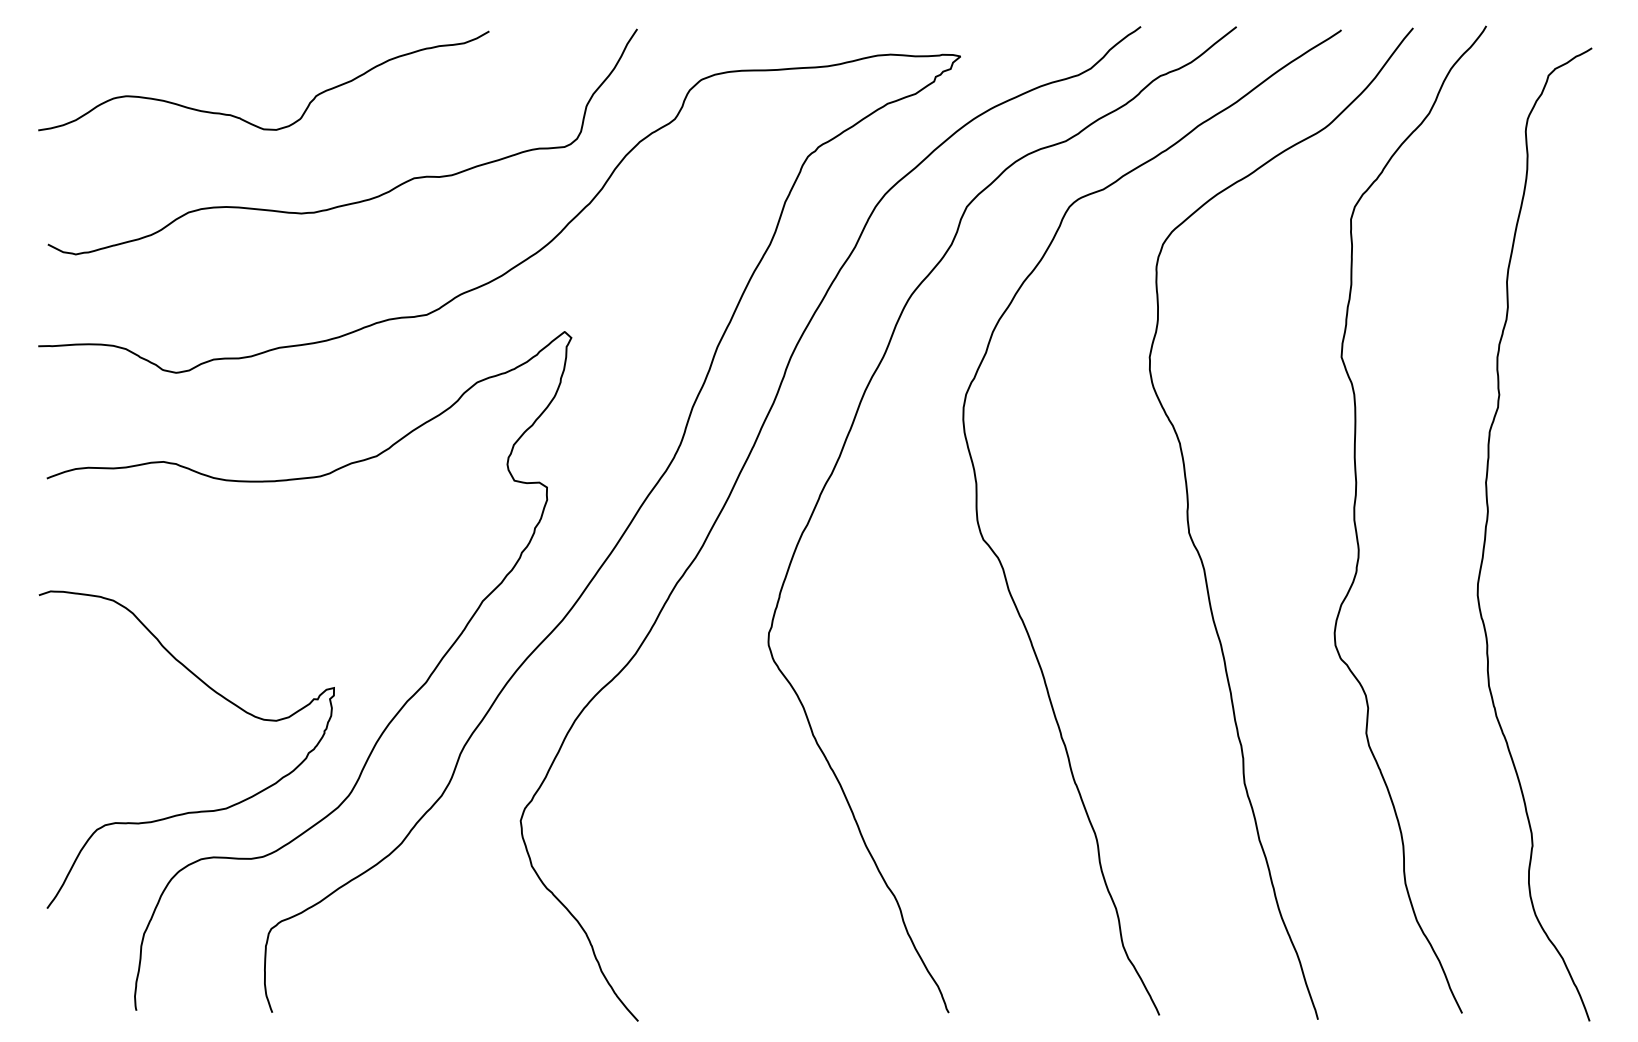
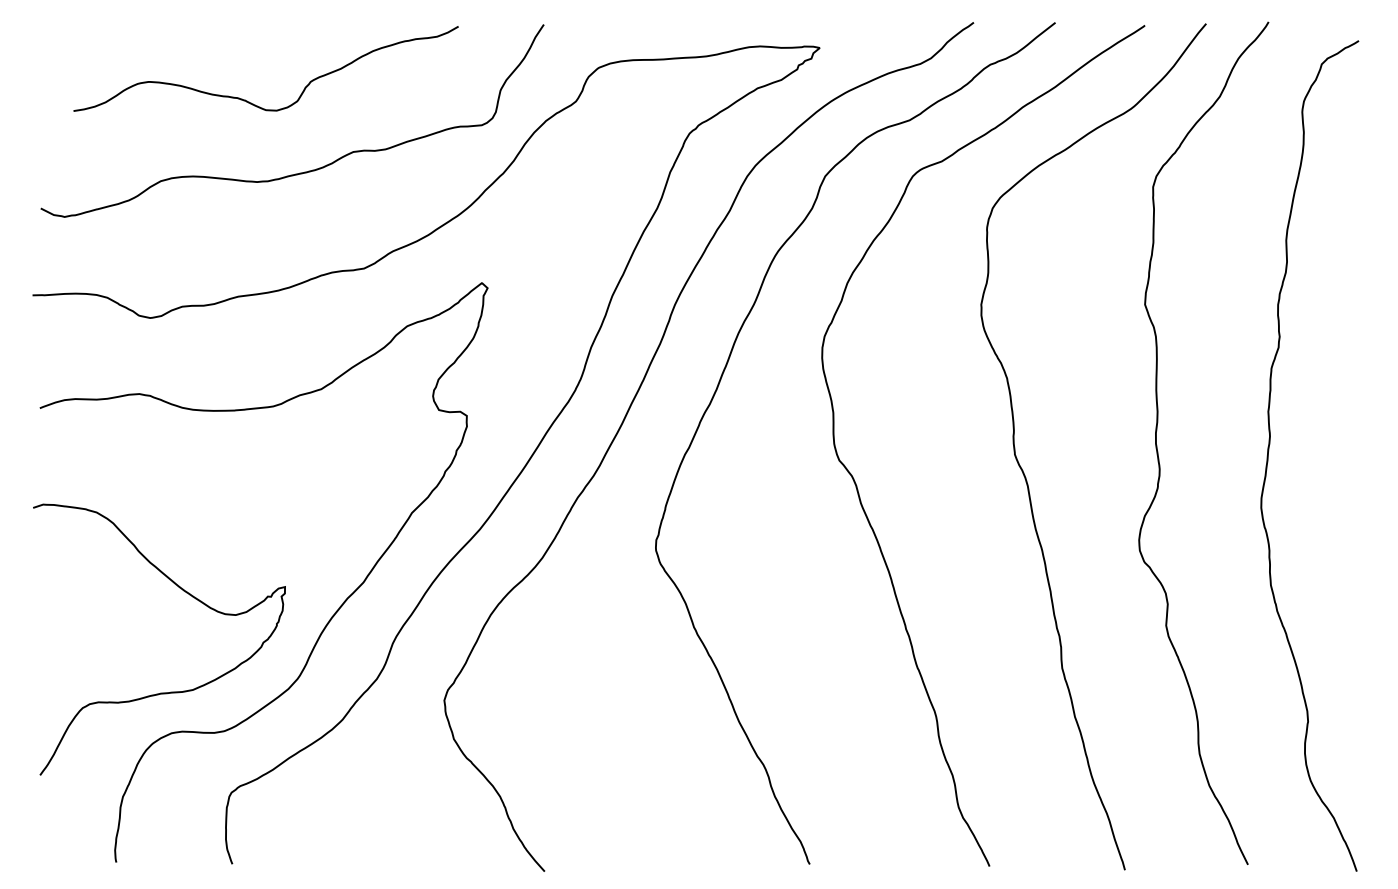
curve: (244, 119) -> (249, 101), moved

